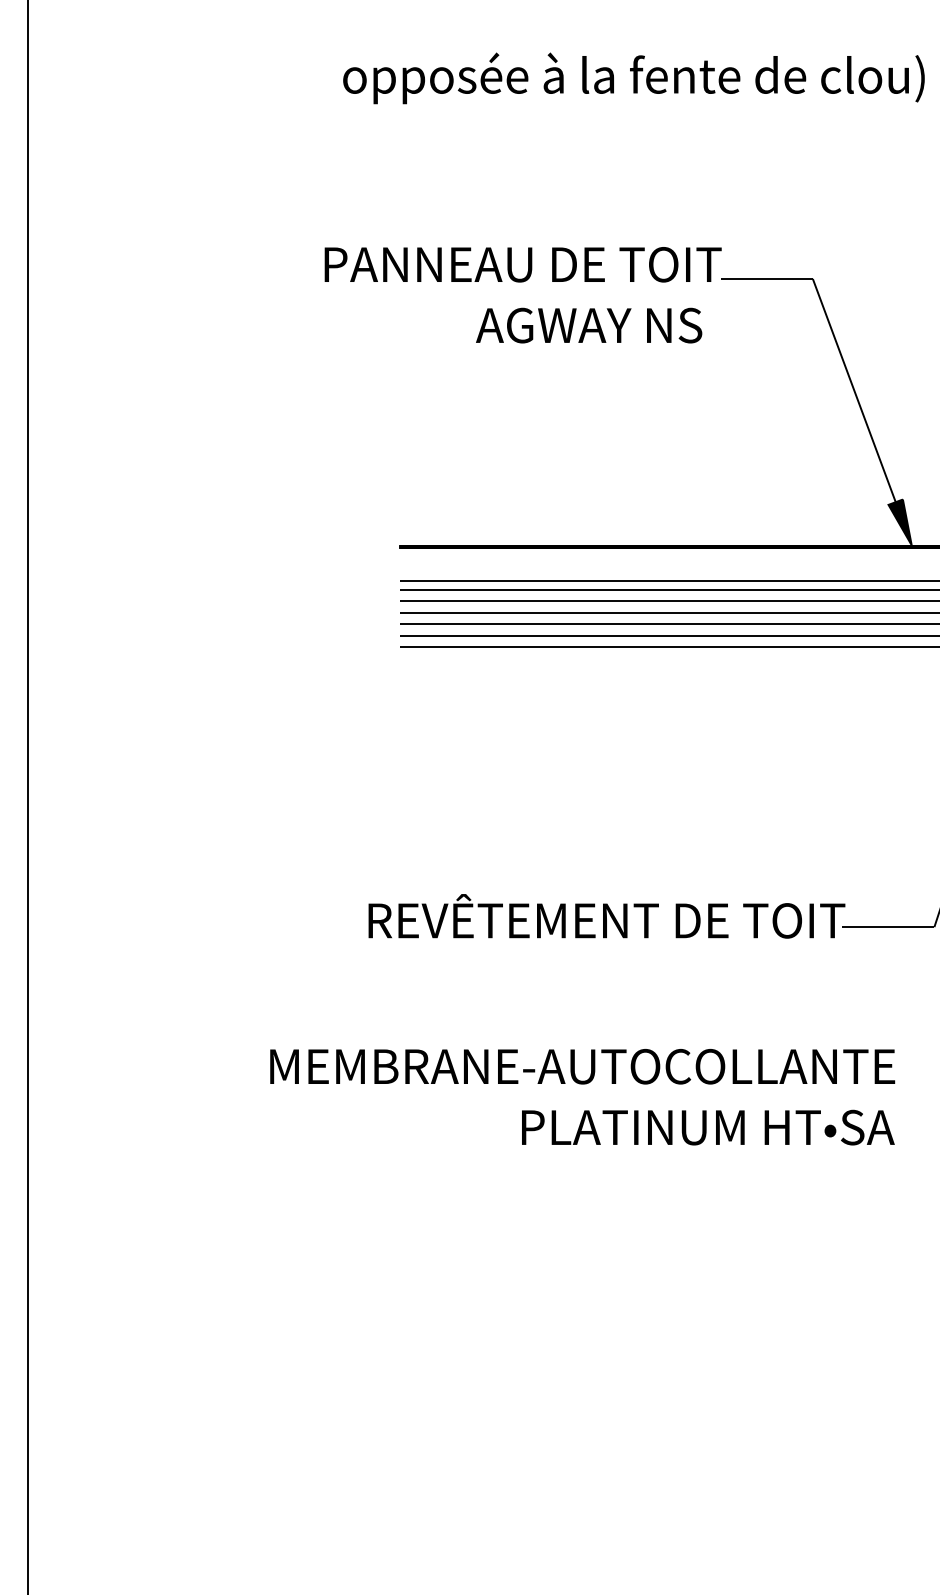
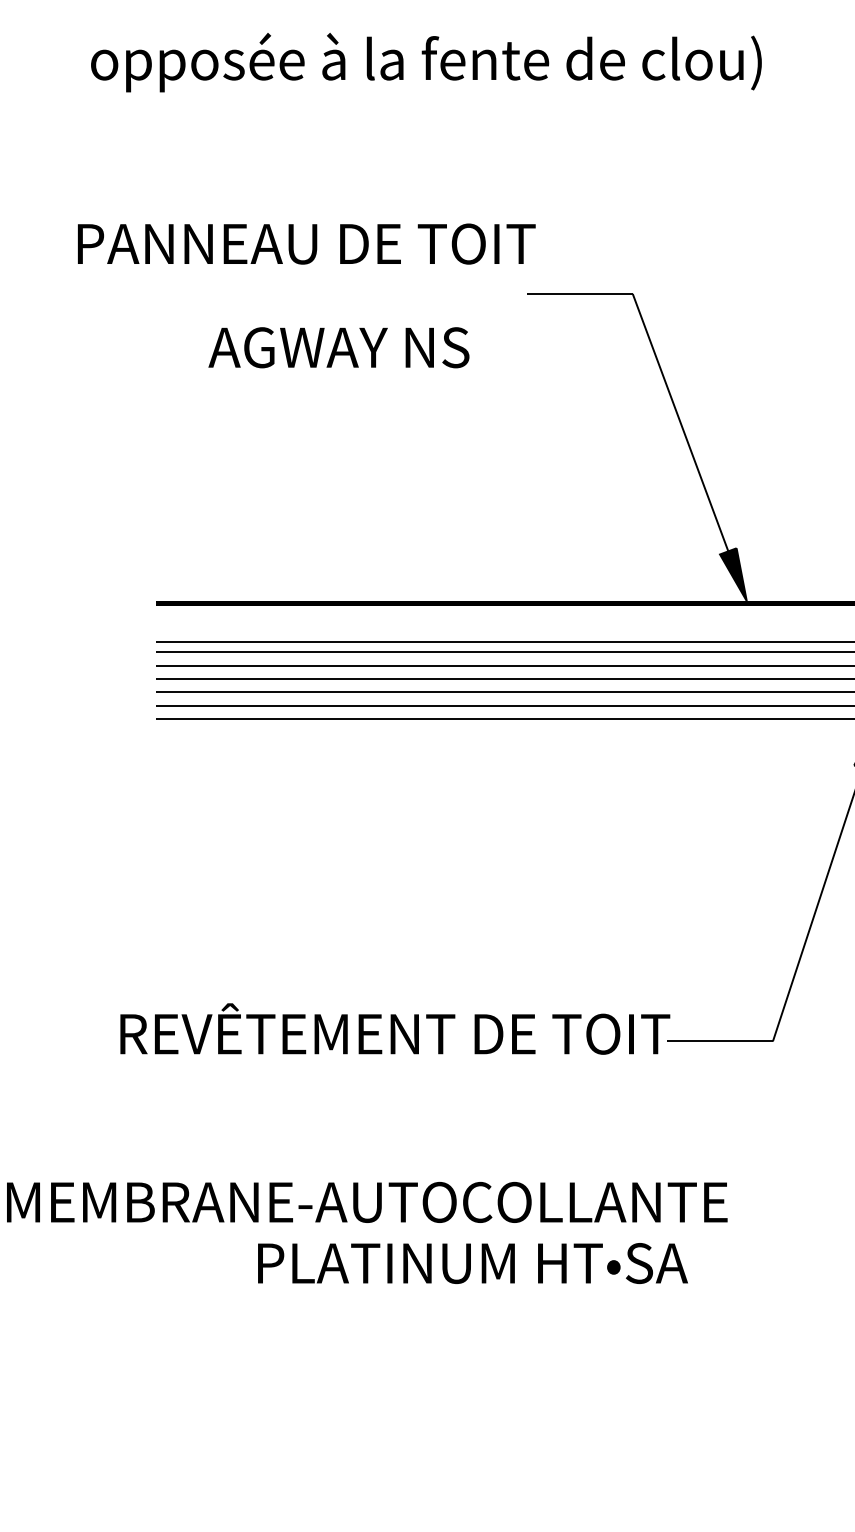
text: (522, 264) -> (305, 243), moved
text: (589, 325) -> (339, 347), moved
text: (708, 1127) -> (473, 1263), moved

